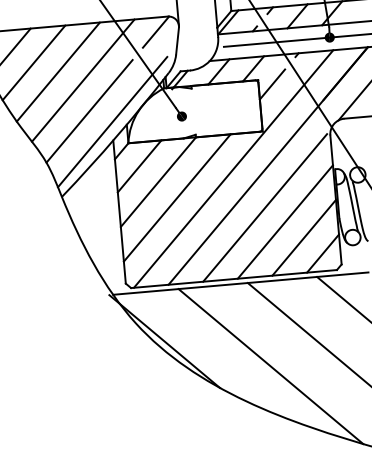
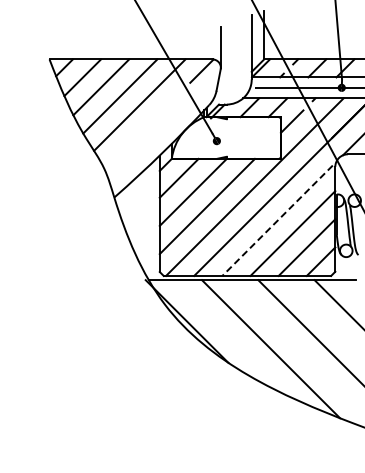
line: (89, 111) -> (142, 130), removed
line: (112, 121) -> (160, 140), removed
line: (265, 208) -> (277, 221), solid -> dashed

